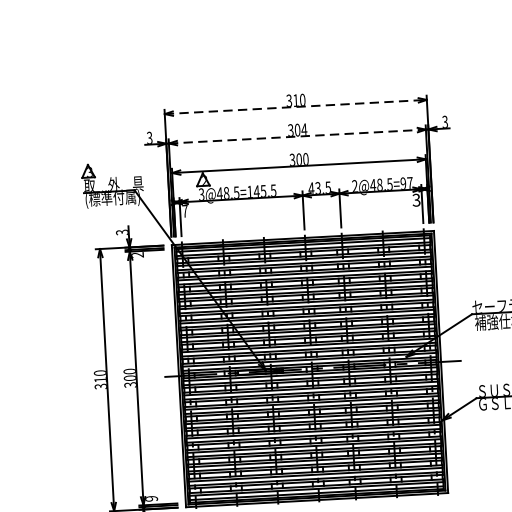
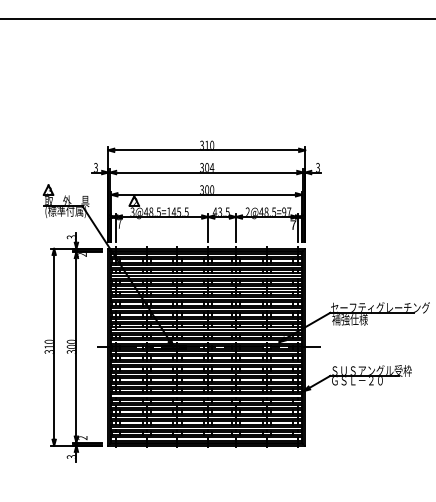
line: (296, 107) -> (207, 150), dashed -> solid
line: (297, 136) -> (206, 172), dashed -> solid
text: (416, 199) -> (293, 224), 3 -> 7
text: (151, 499) -> (82, 438), 9 -> 2

